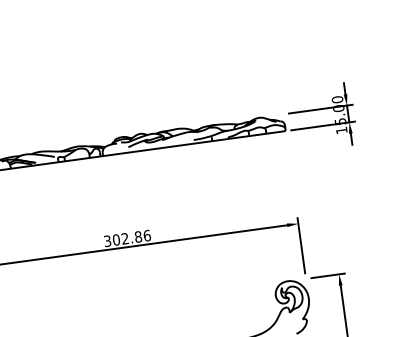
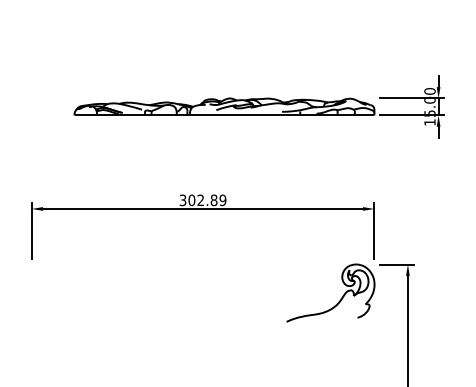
text: (146, 235) -> (222, 200), 302.86 -> 302.89

